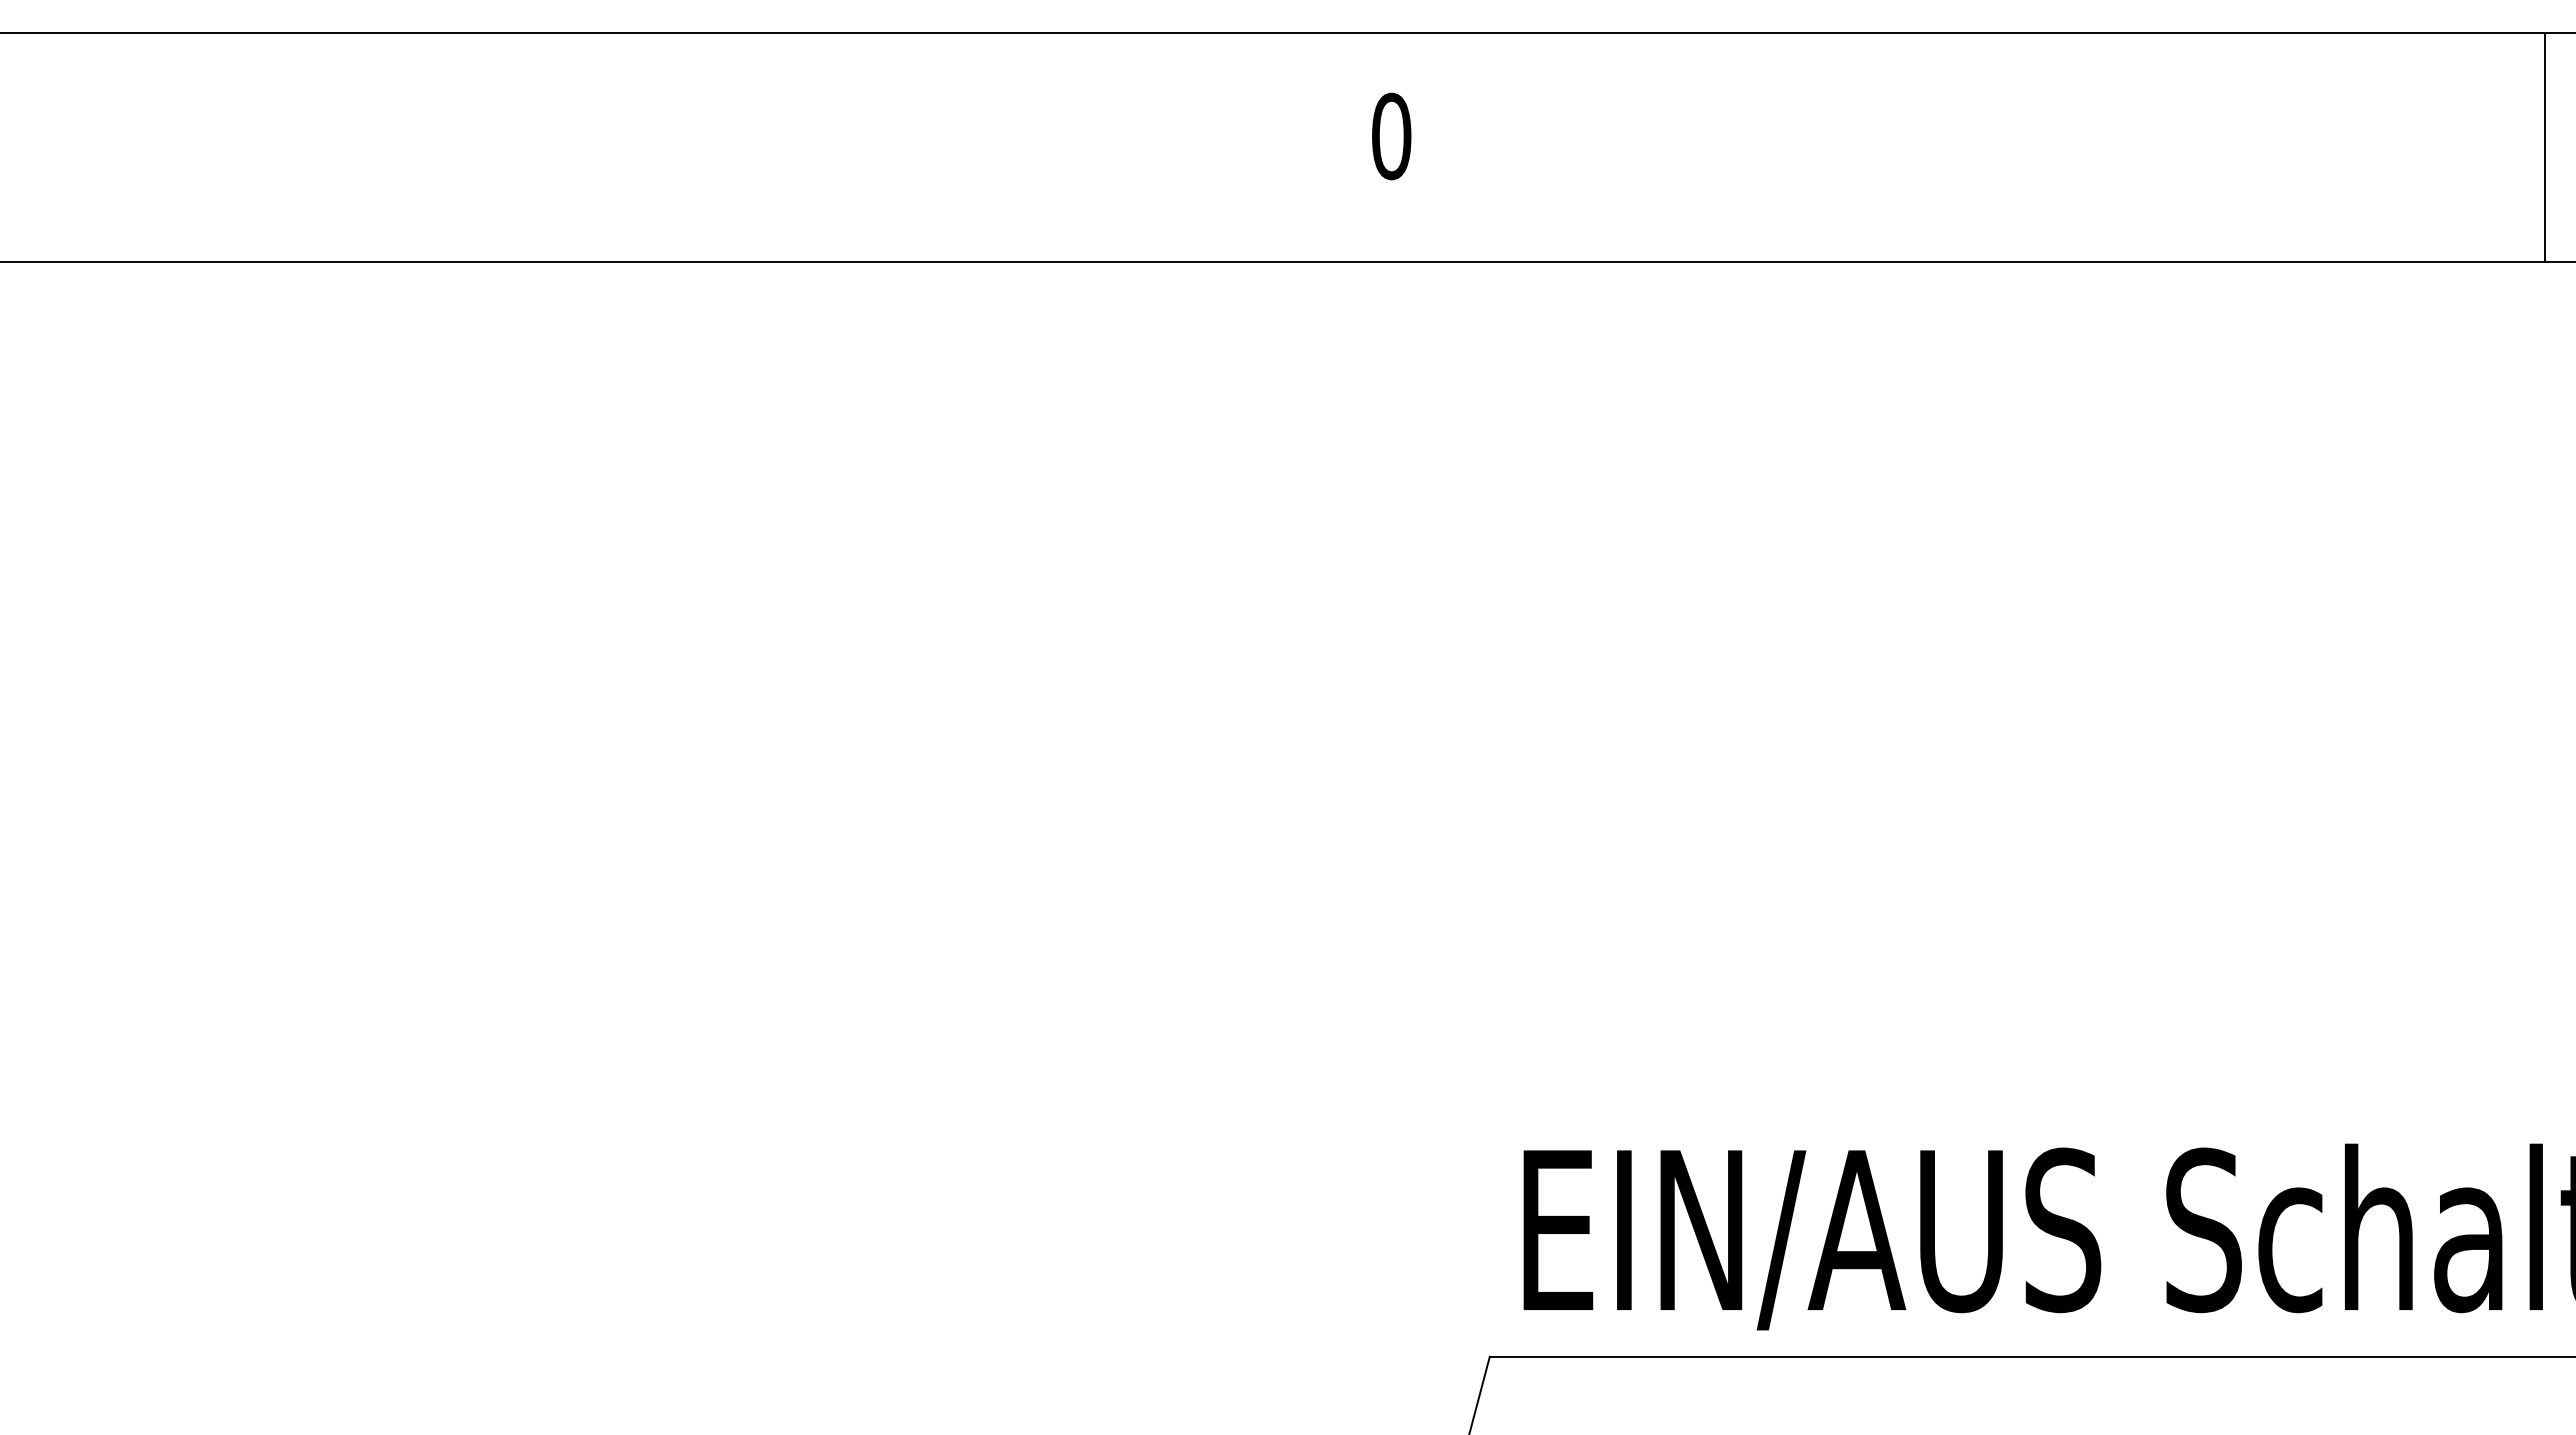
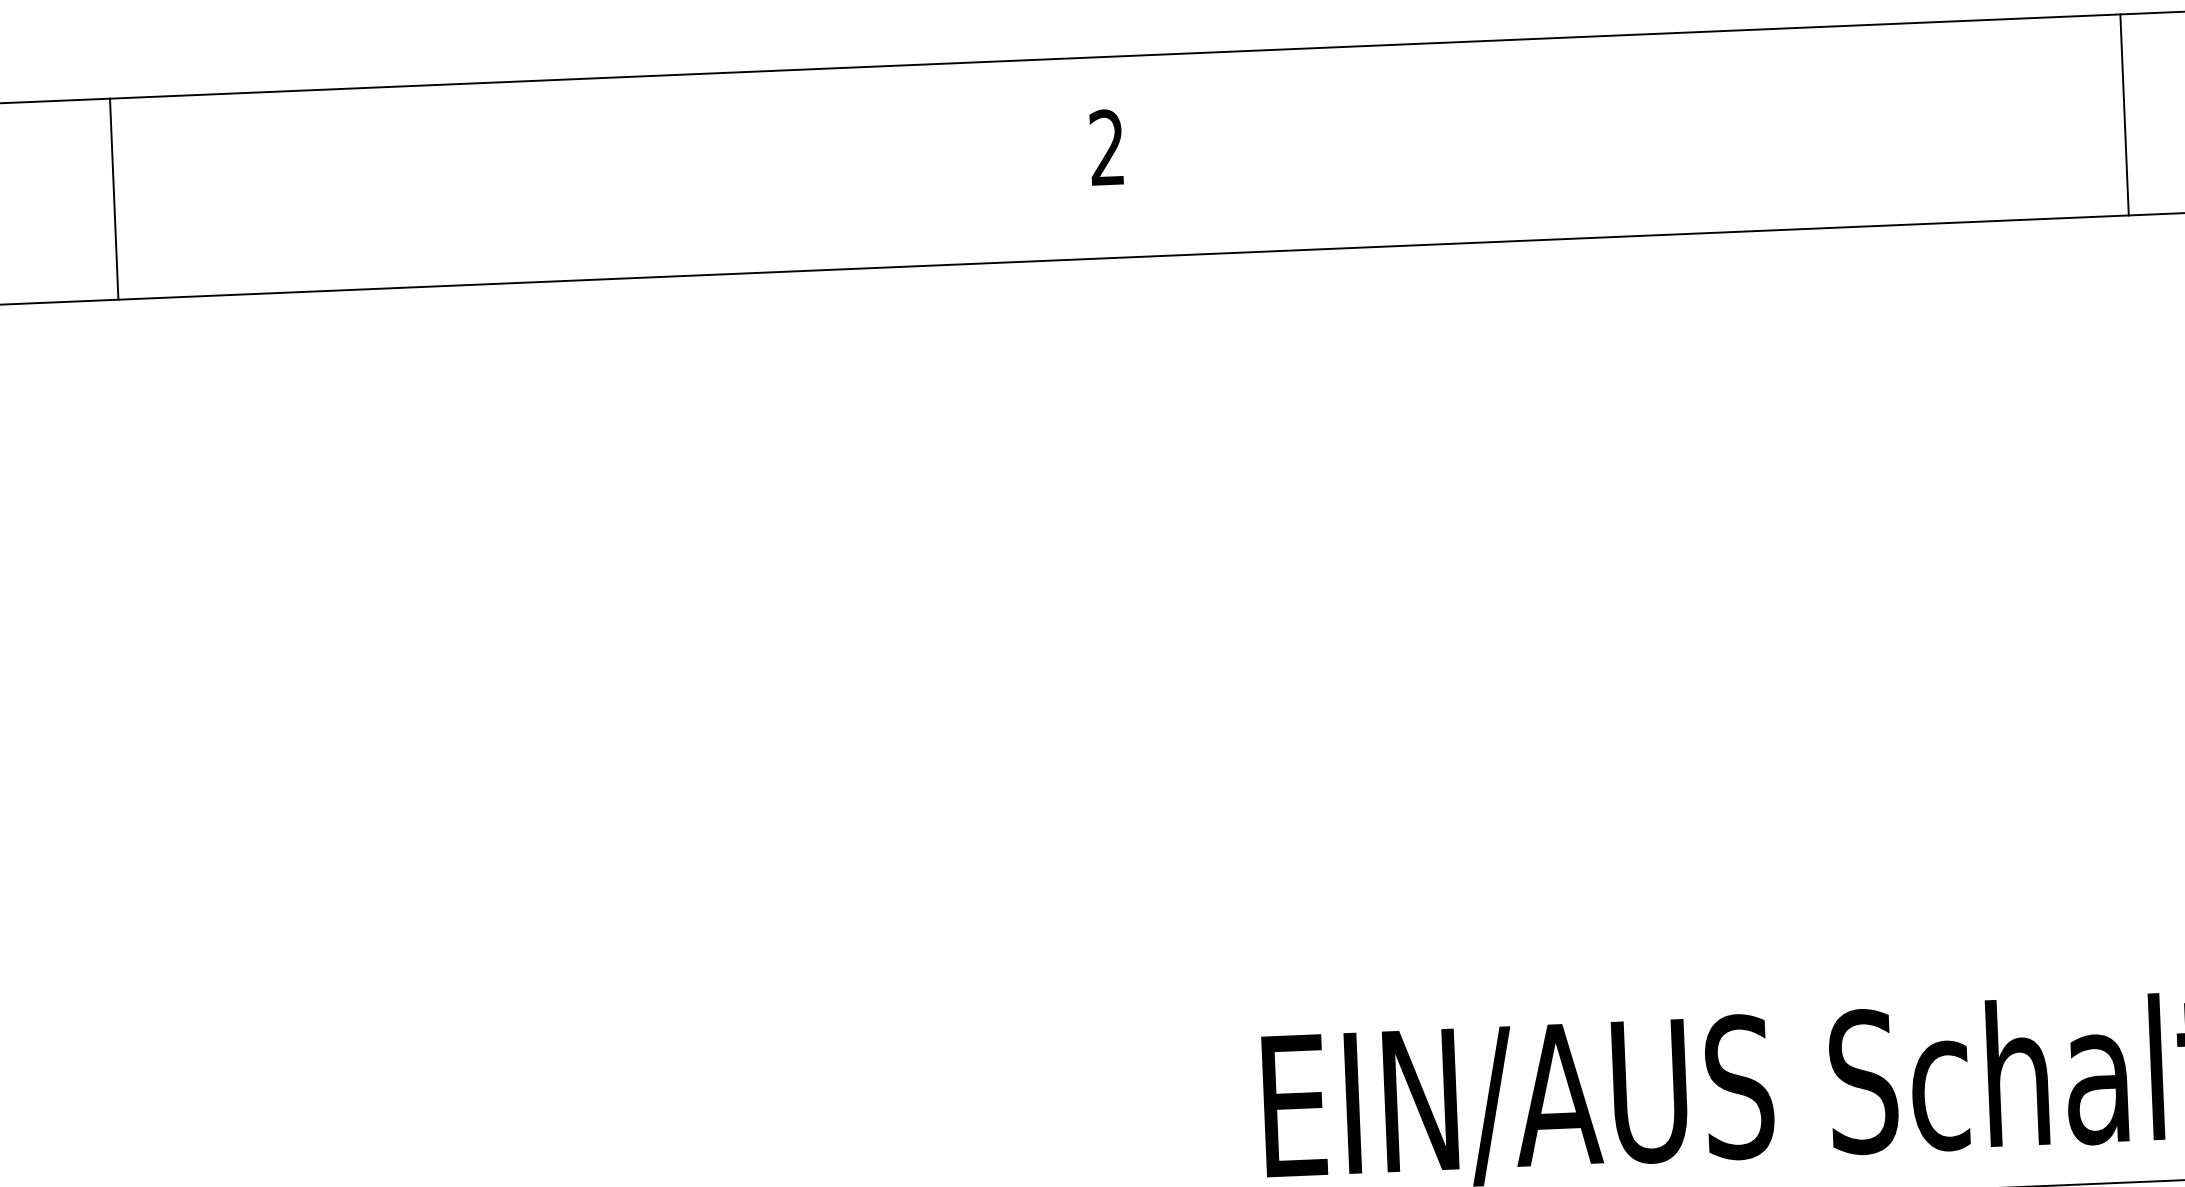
text: (1391, 136) -> (1107, 147), 0 -> 2
line: (264, 147) -> (114, 199), added

